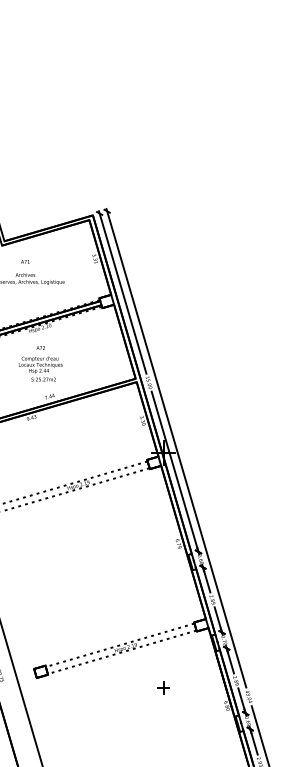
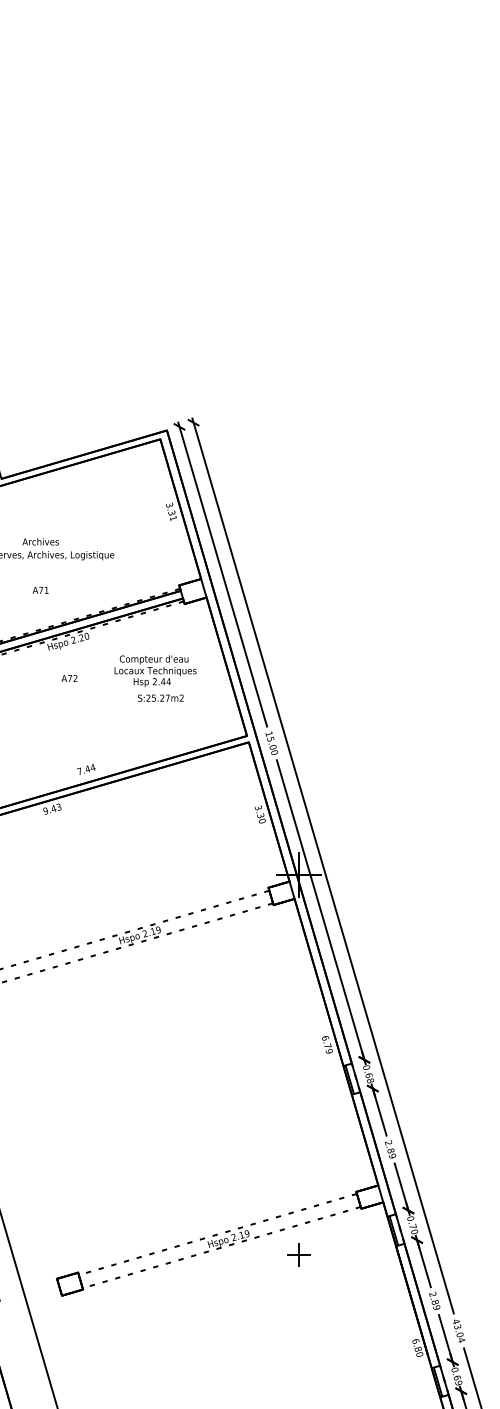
text: (25, 261) -> (40, 589), moved
text: (40, 368) -> (154, 677), moved
part: (163, 687) -> (298, 1253), moved

